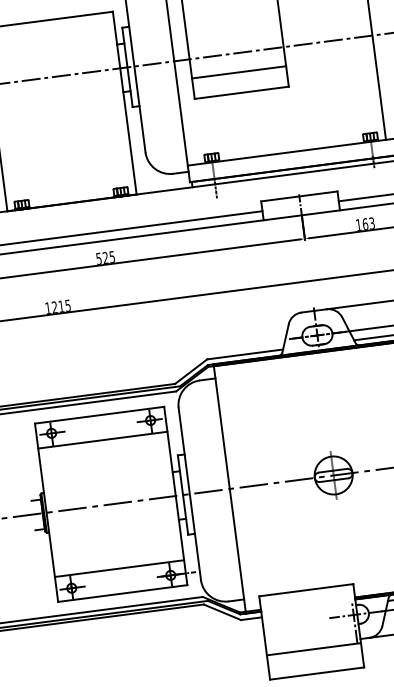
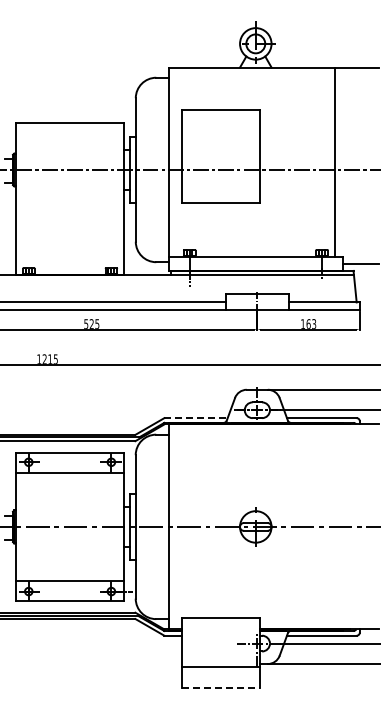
line: (238, 71) -> (220, 185), removed
line: (245, 354) -> (196, 418), solid -> dashed
line: (317, 673) -> (221, 687), solid -> dashed

